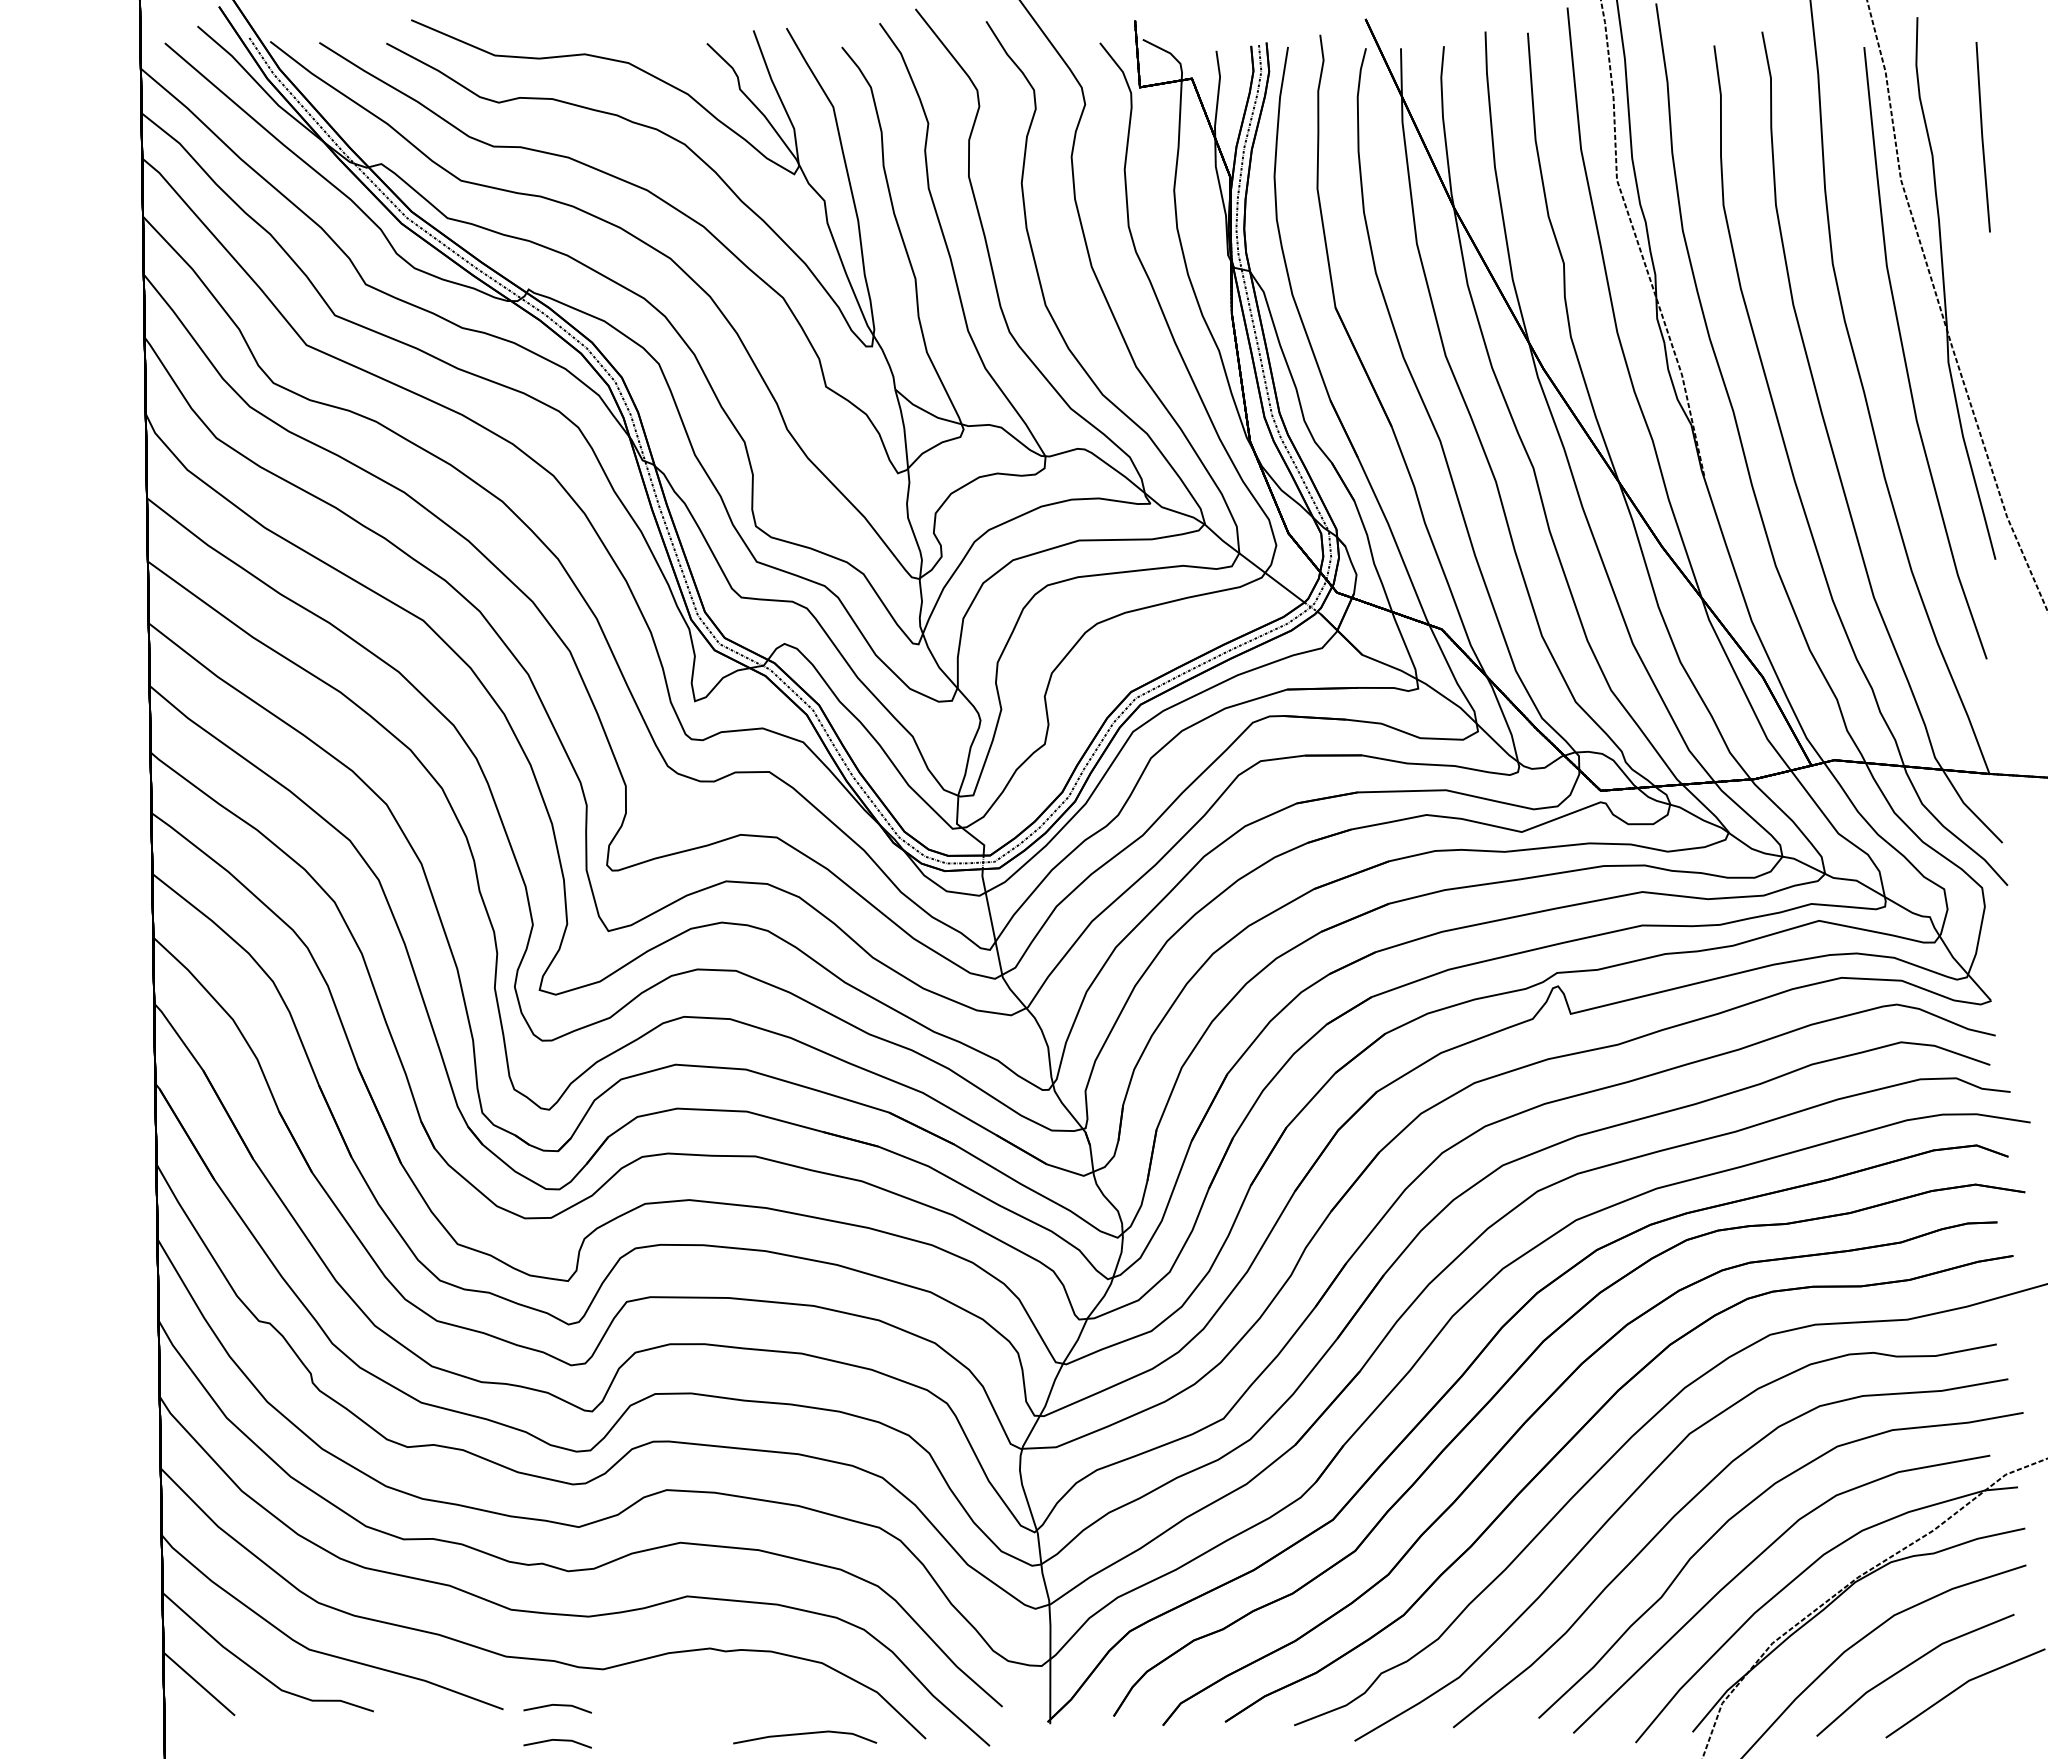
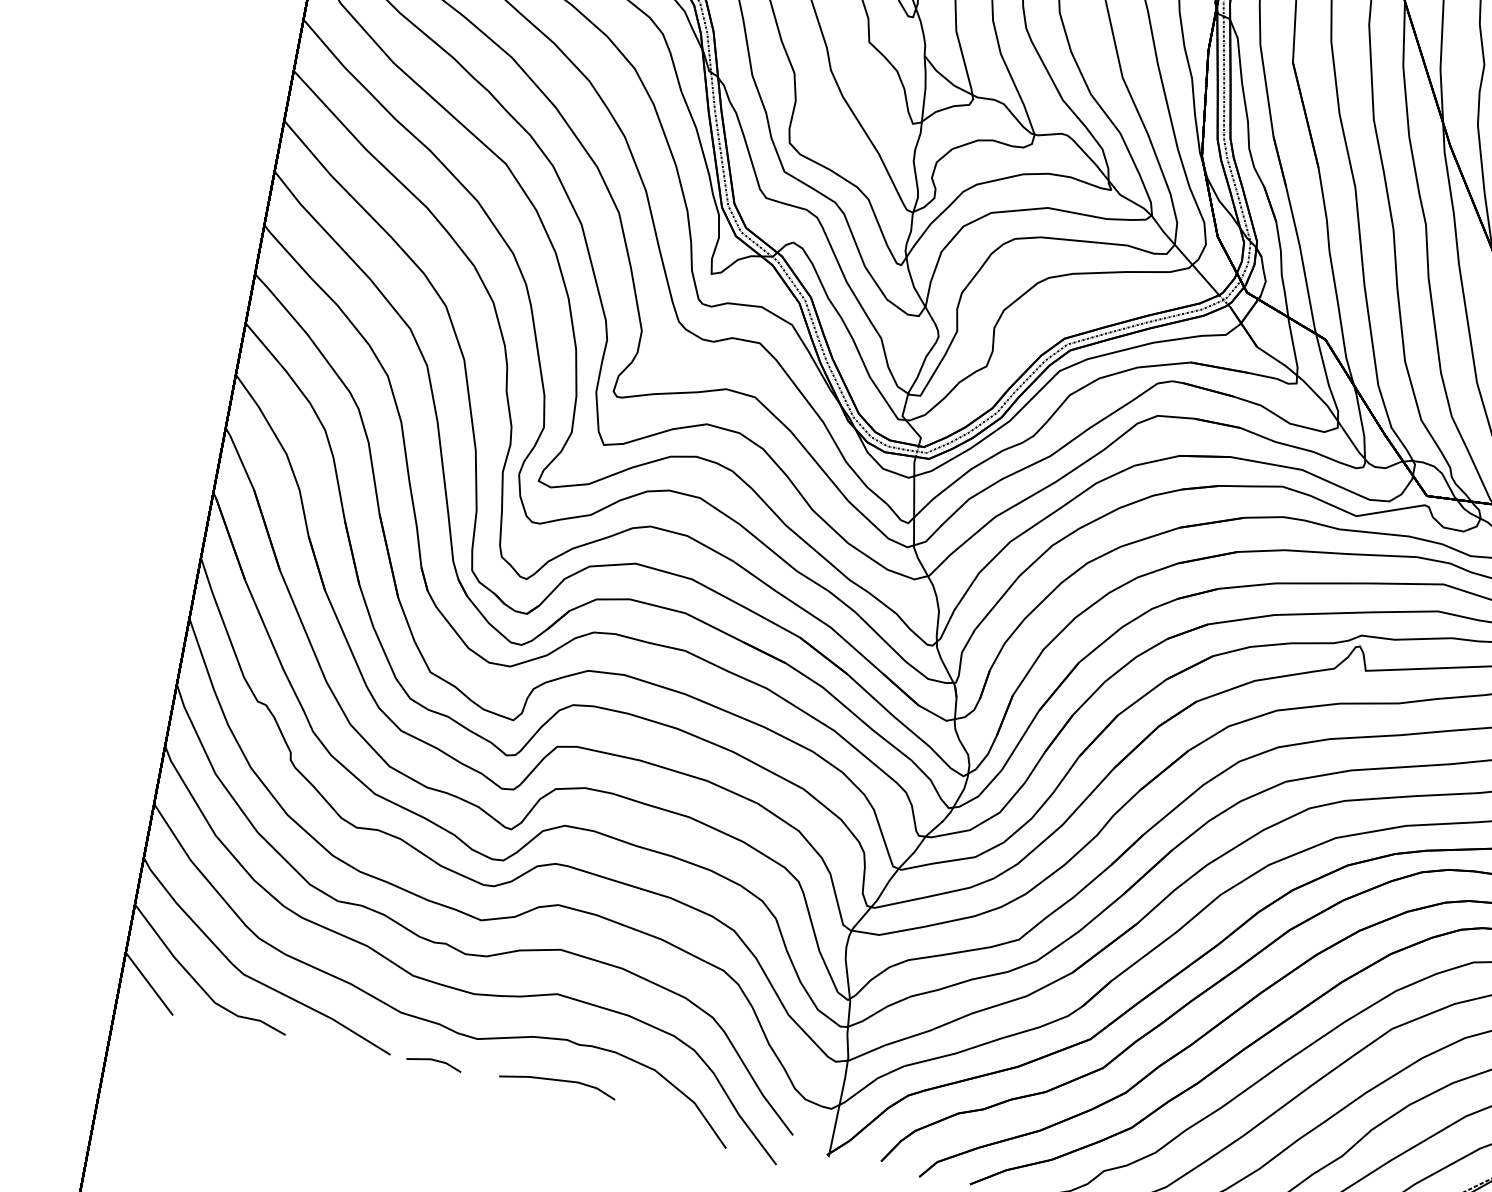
line: (805, 1734) -> (558, 1081), moved
line: (559, 1741) -> (430, 1089), removed

